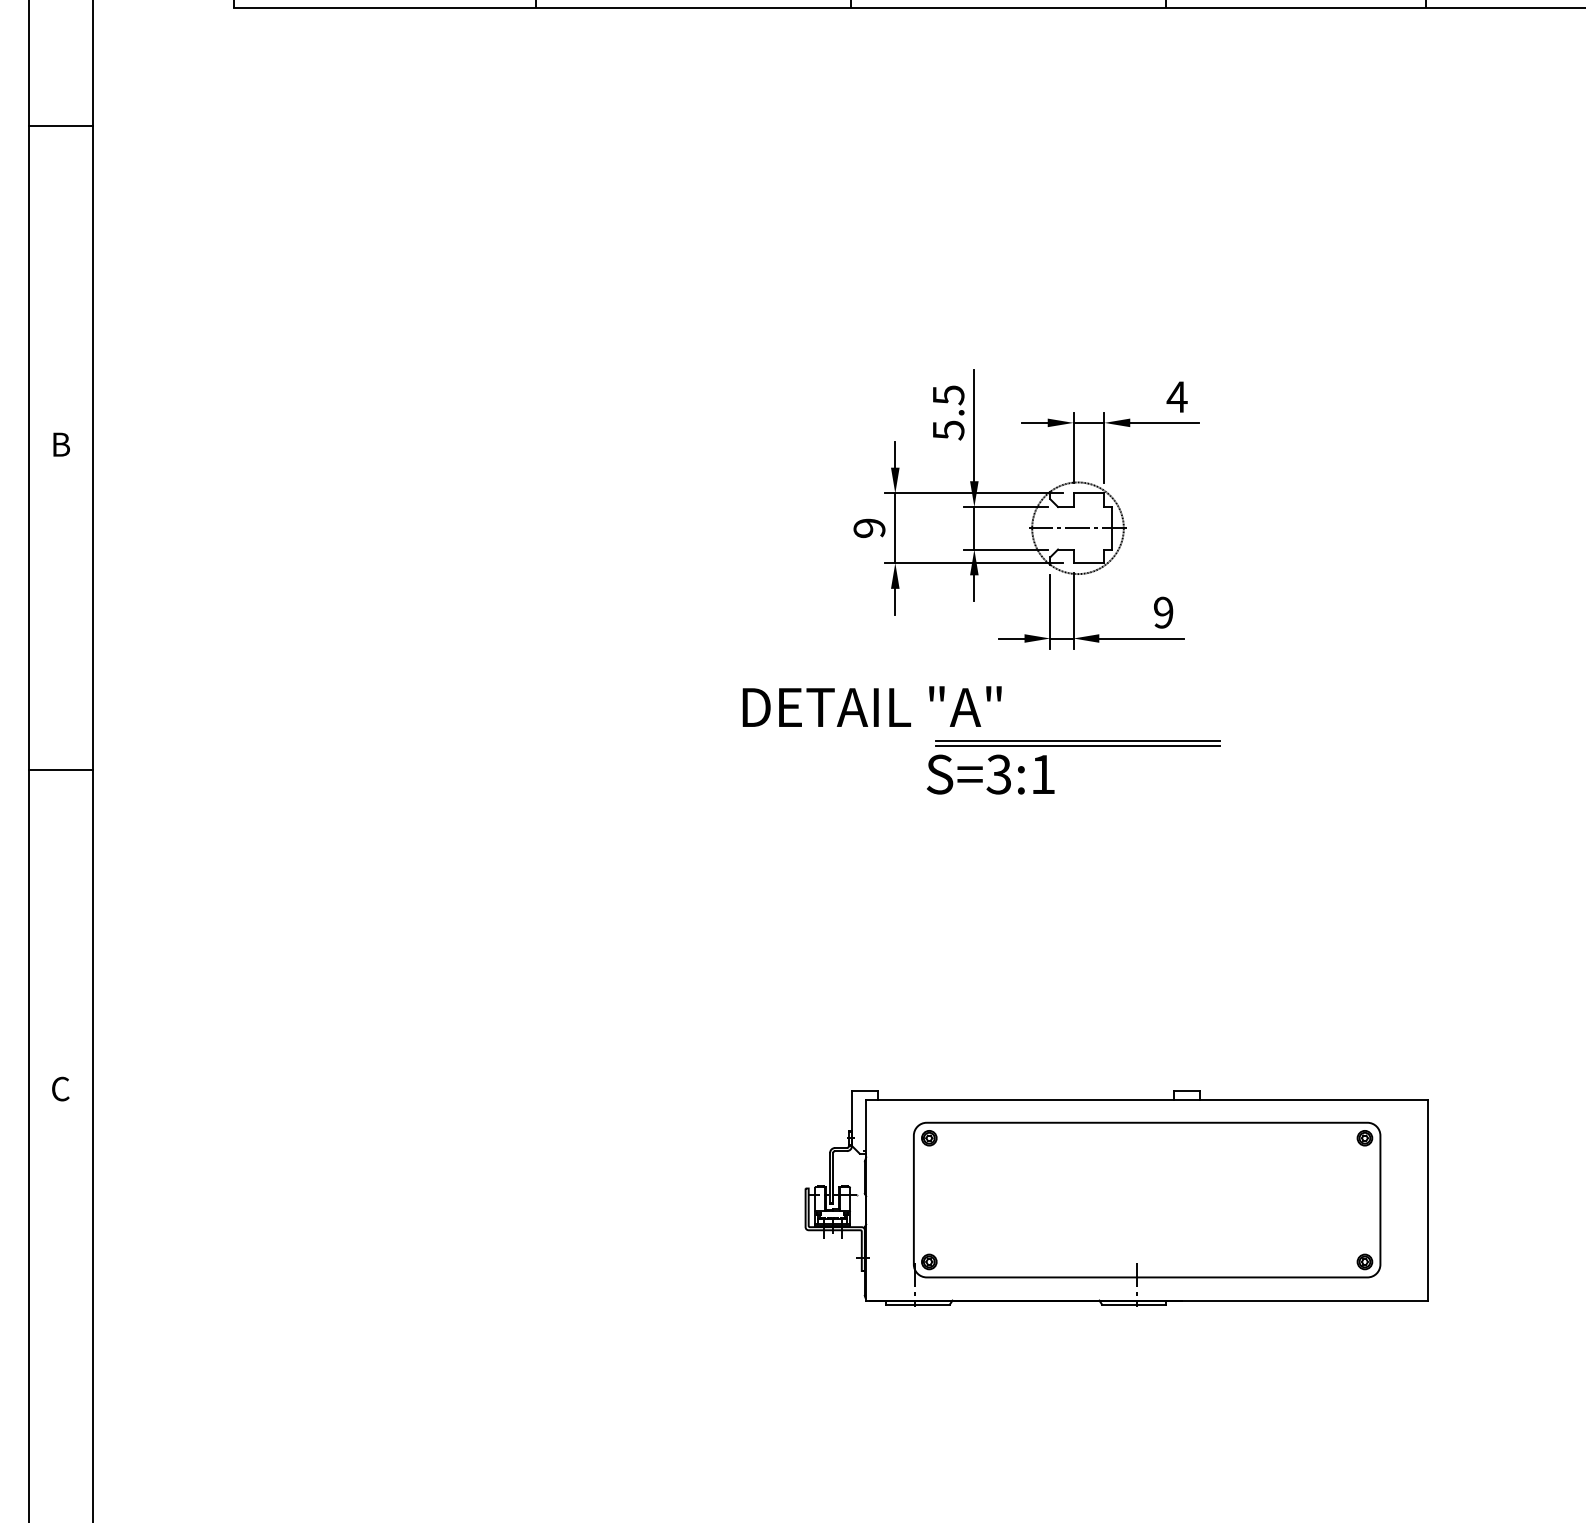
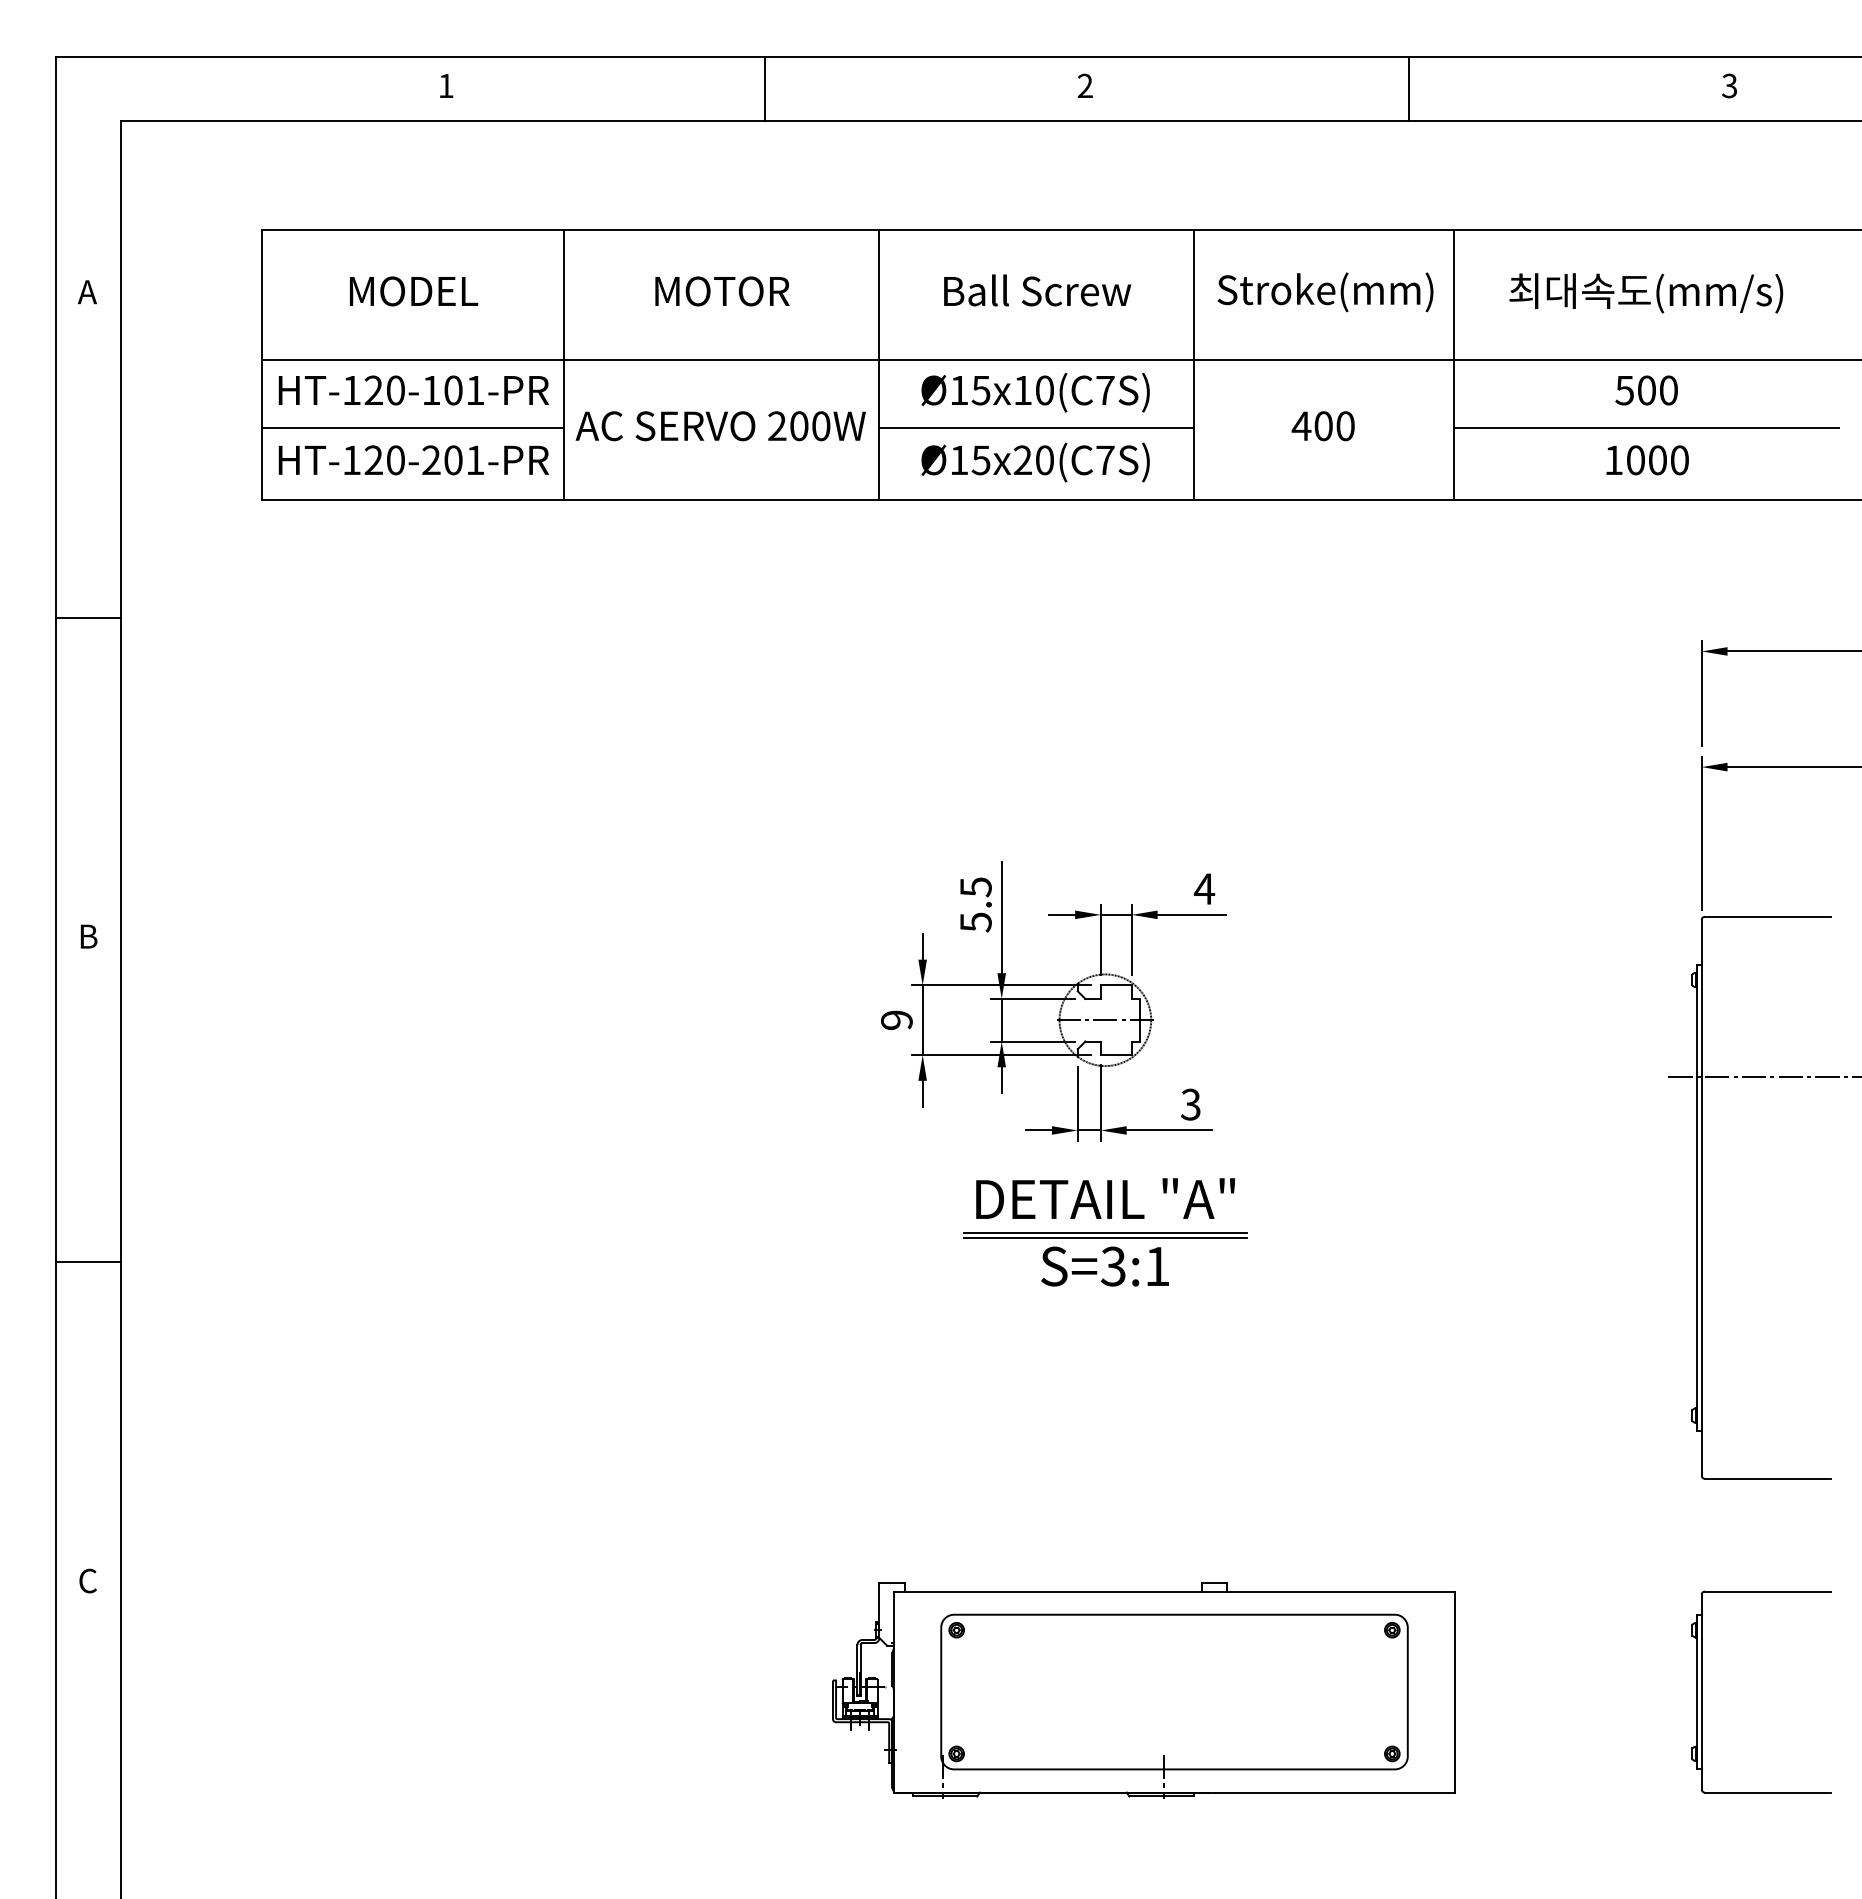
text: (1163, 612) -> (1190, 1104), 9 -> 3
text: (872, 706) -> (1105, 1198), moved
text: (990, 774) -> (1104, 1266), moved

